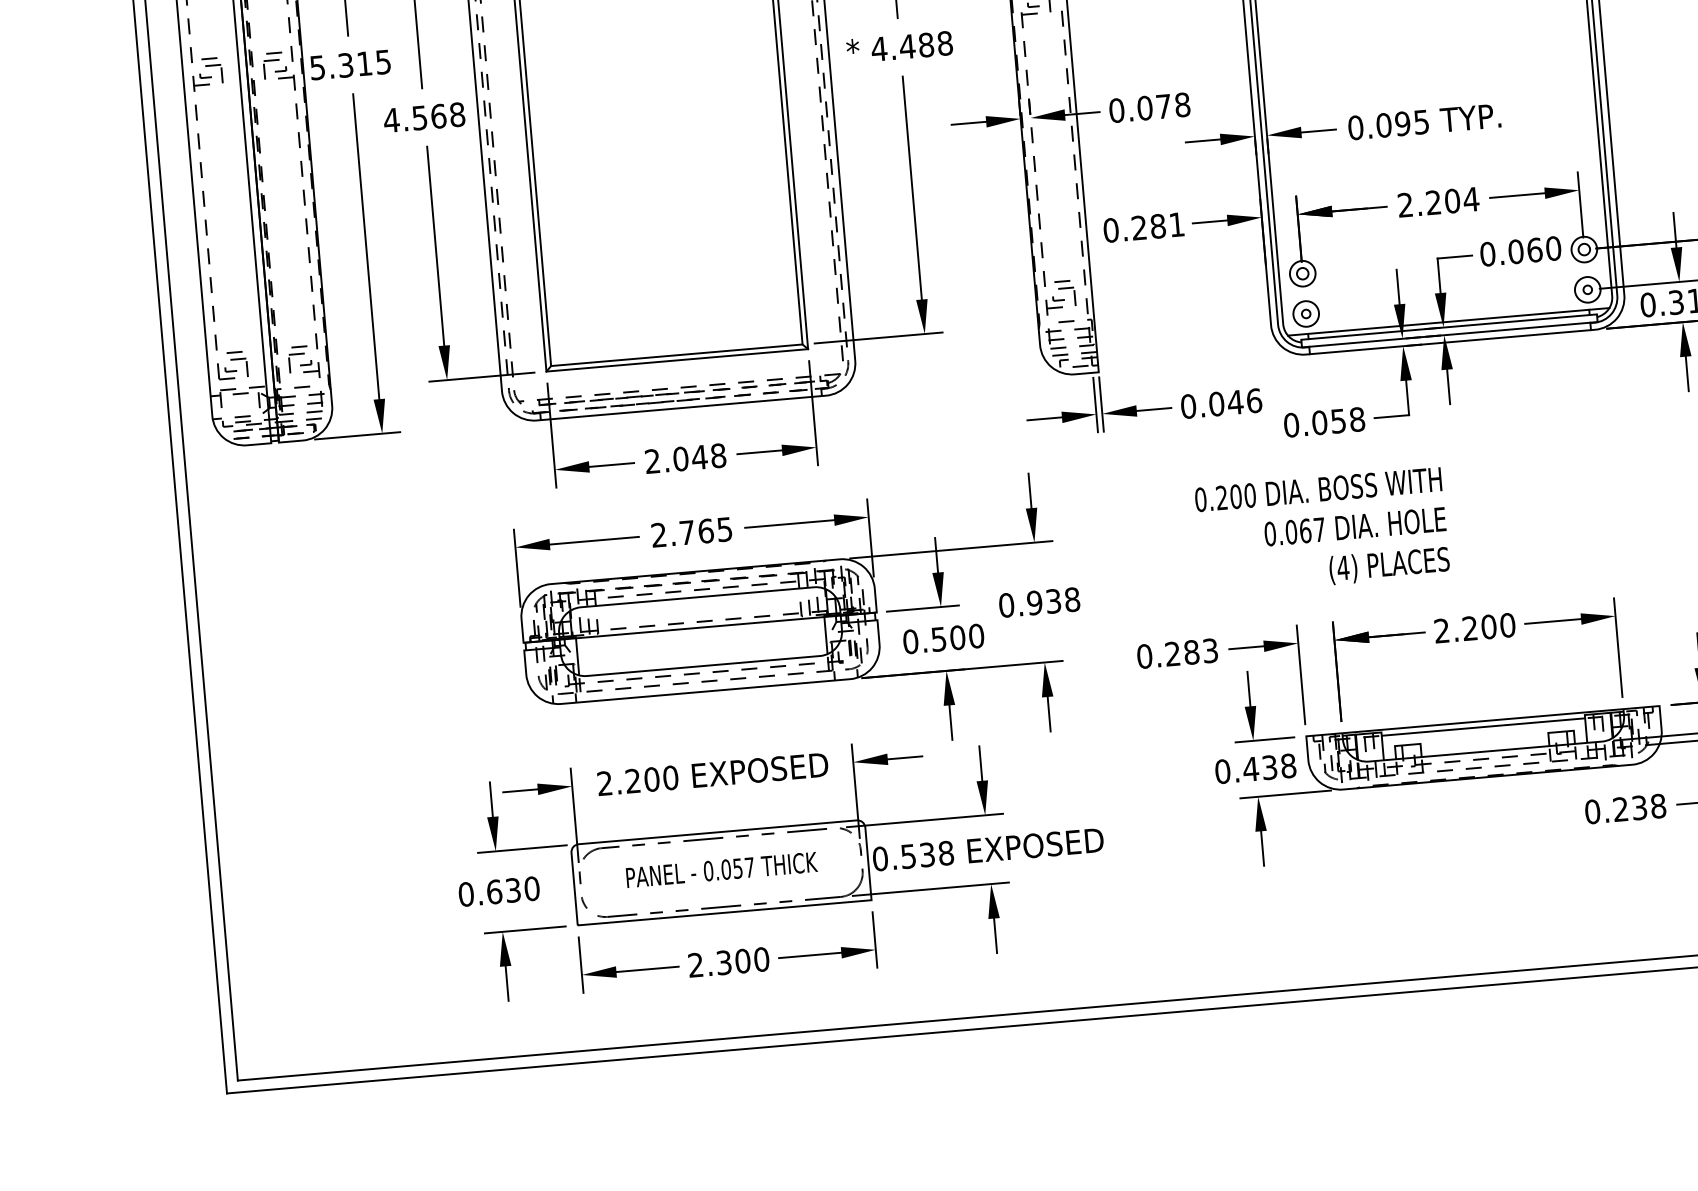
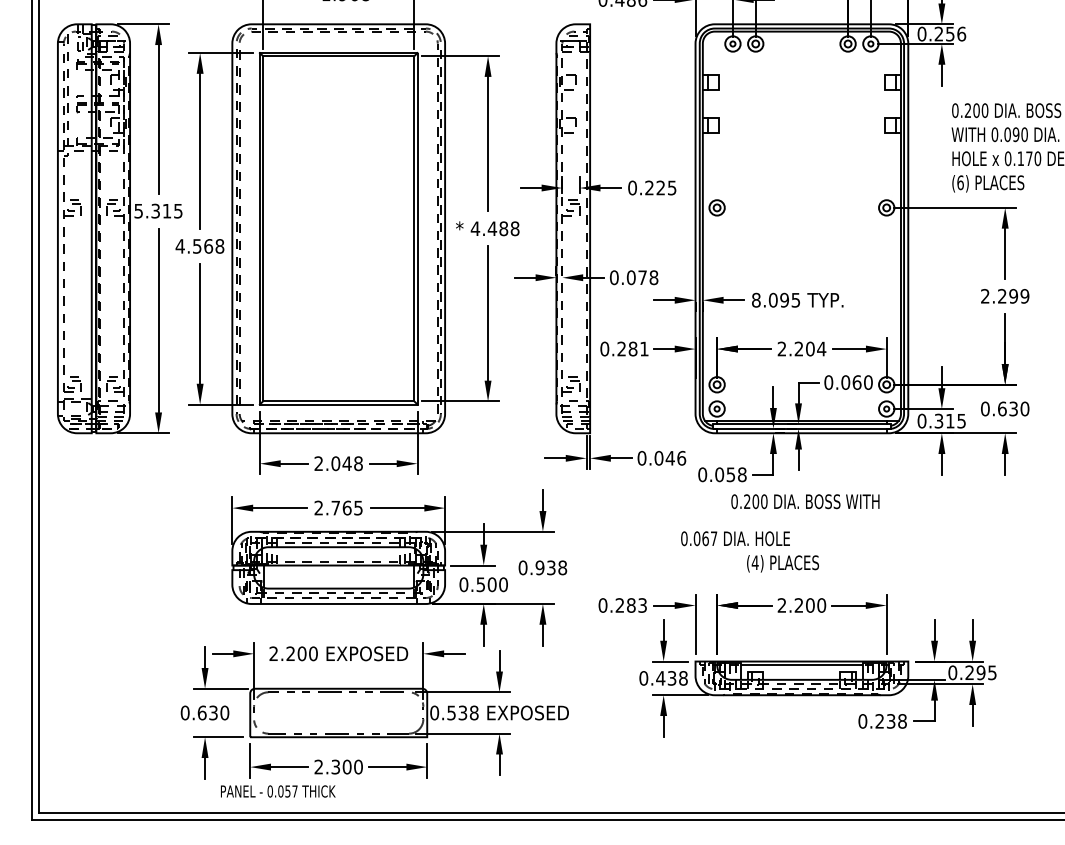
text: (1356, 128) -> (756, 300), 0.095 -> 8.095
text: (1318, 489) -> (805, 501), moved
text: (1388, 565) -> (782, 563), moved
text: (722, 869) -> (278, 791), moved

